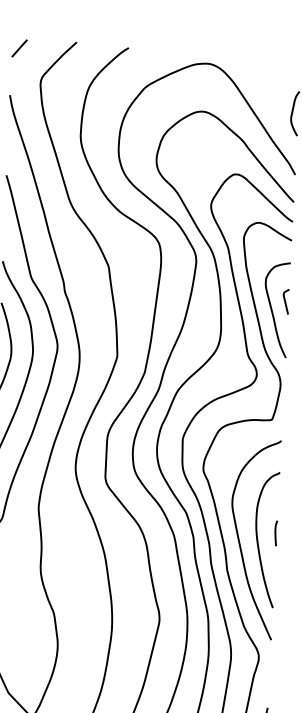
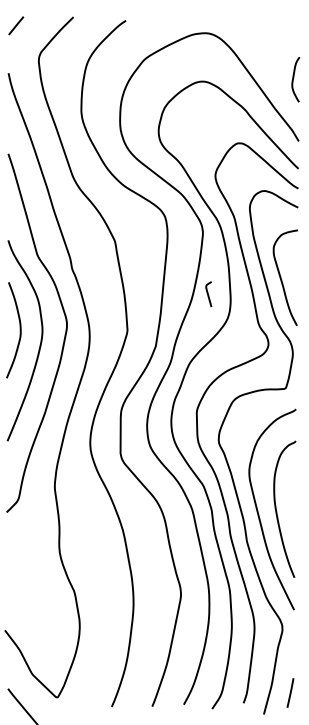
curve: (285, 301) -> (208, 294), moved
curve: (276, 533) -> (294, 502), removed

